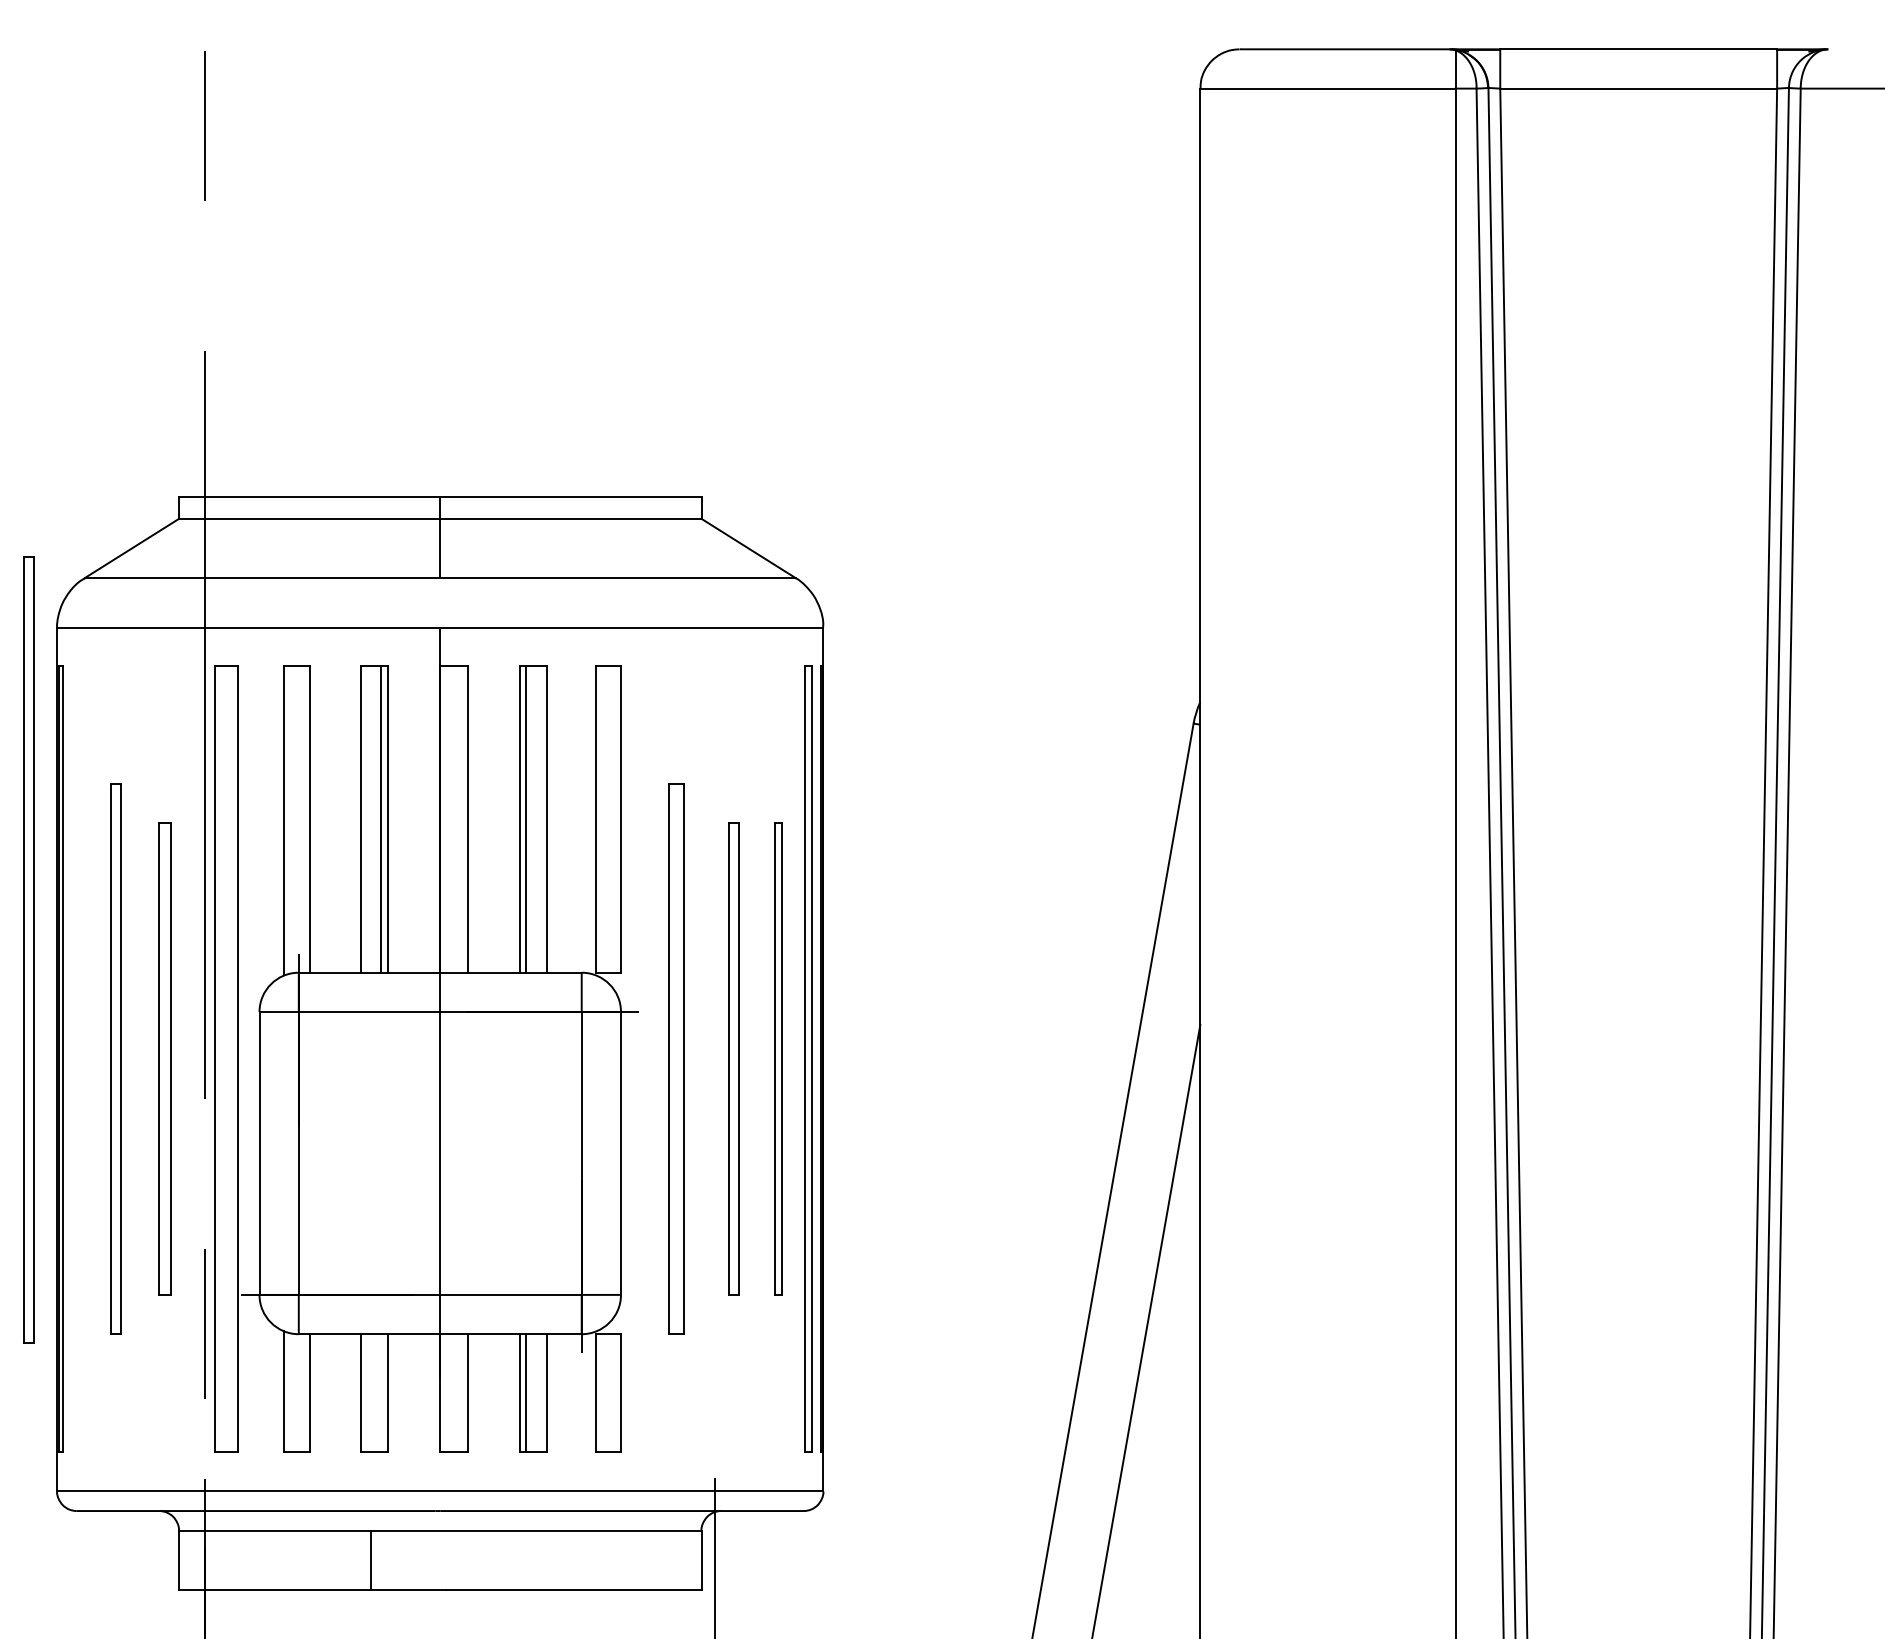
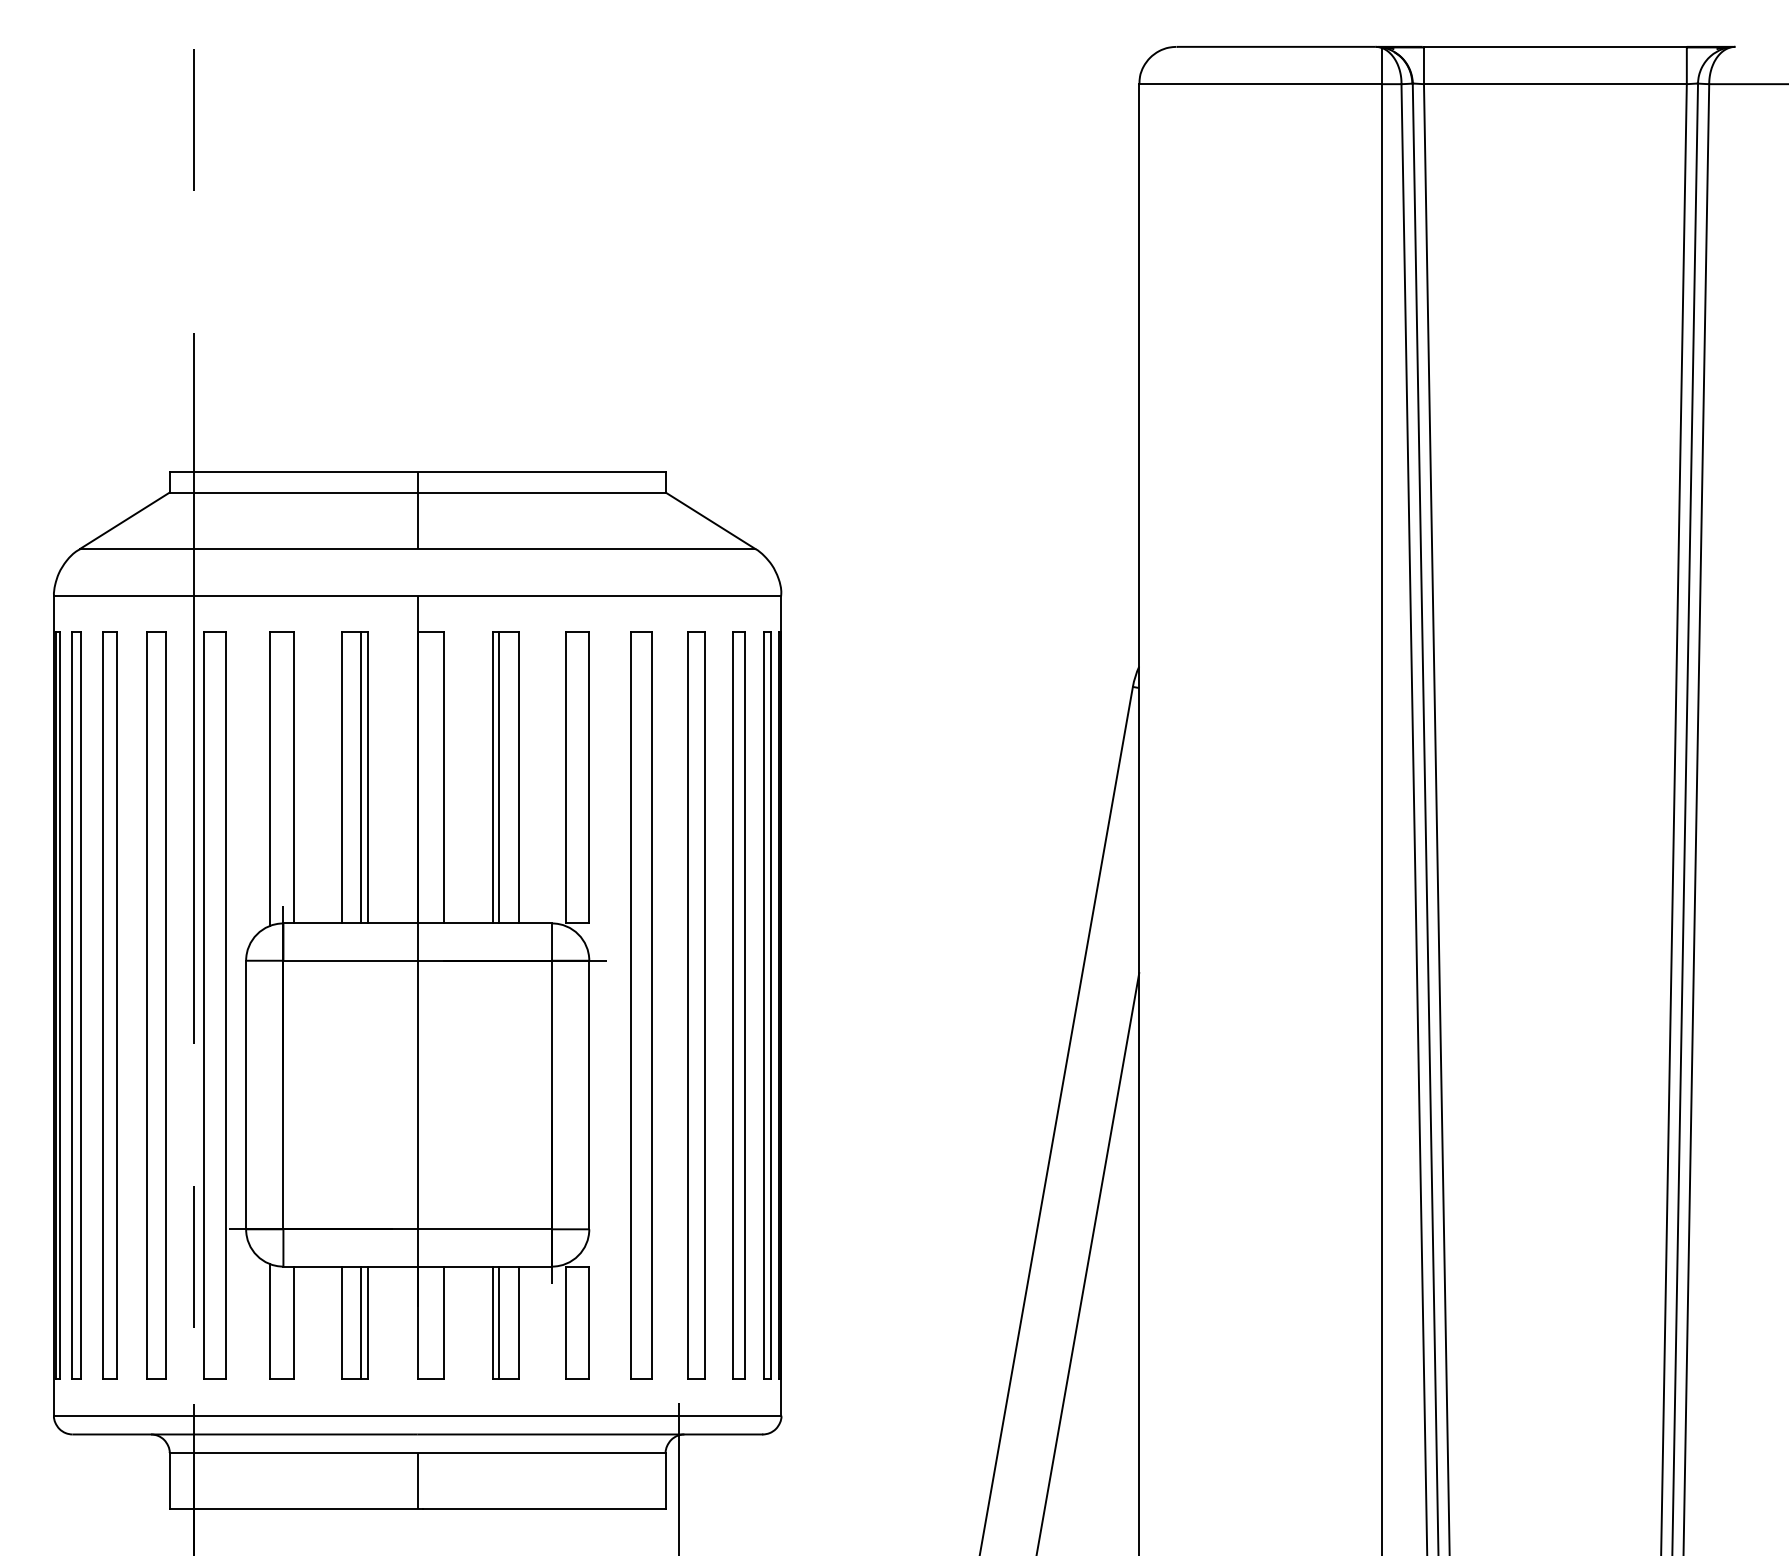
part: (29, 949) -> (76, 1005), moved
part: (115, 1059) -> (109, 1005), size x1.43
part: (165, 1059) -> (156, 1005), size x1.67
part: (675, 1059) -> (641, 1005), size x1.43
part: (733, 1059) -> (696, 1005), size x1.67
part: (778, 1059) -> (738, 1005), size x1.67
line: (381, 1393) -> (361, 1322), added
line: (370, 1560) -> (417, 1481), moved

